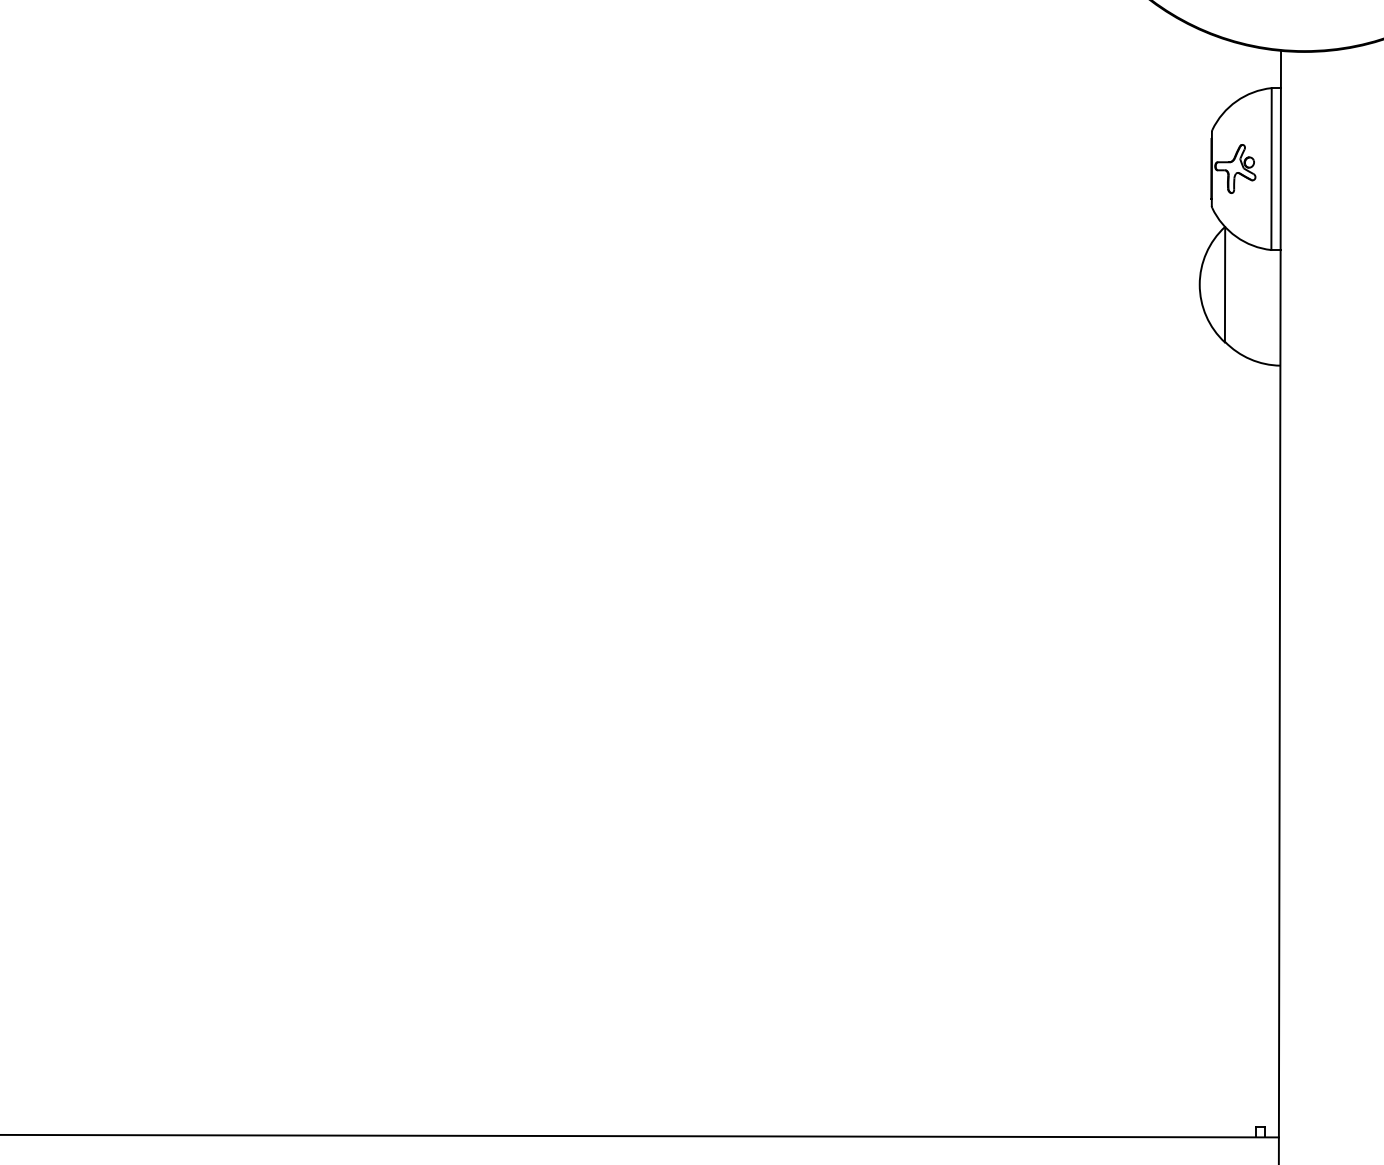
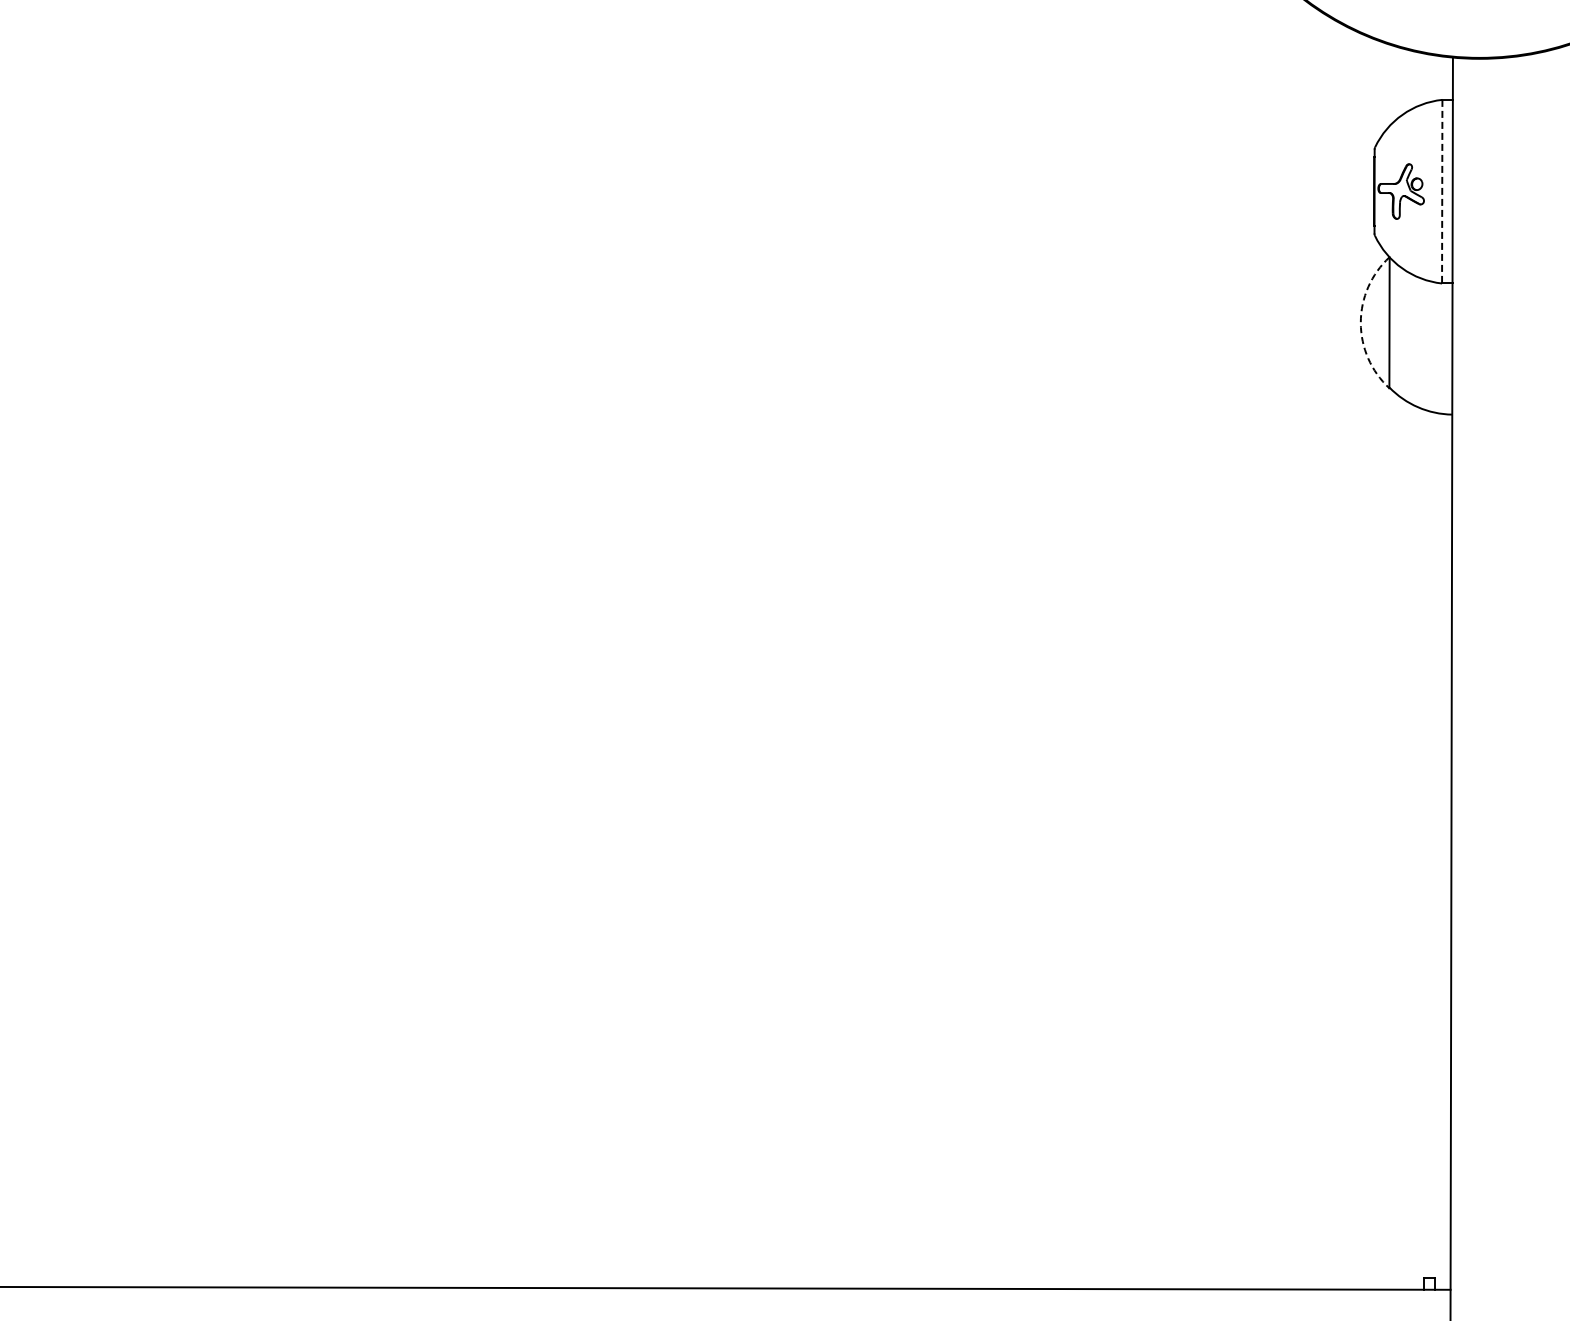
line: (1271, 168) -> (1442, 191), solid -> dashed
arc: (1199, 284) -> (1360, 322), solid -> dashed

